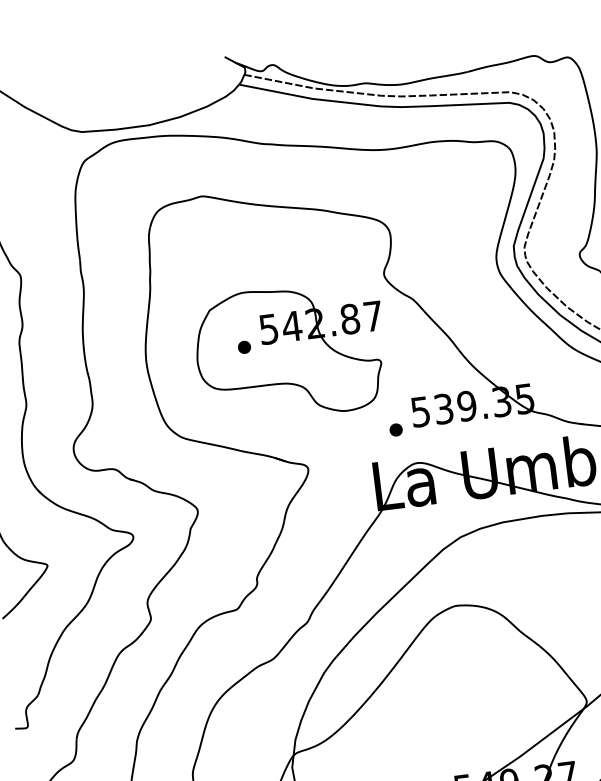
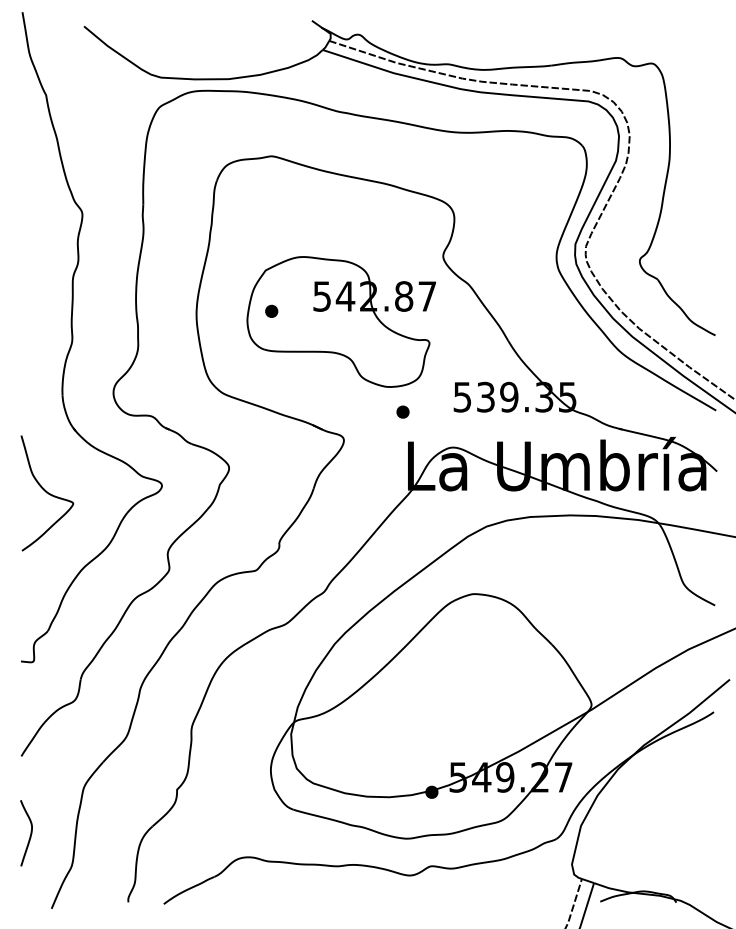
part: (244, 346) -> (271, 310), moved
part: (395, 429) -> (402, 411), moved

